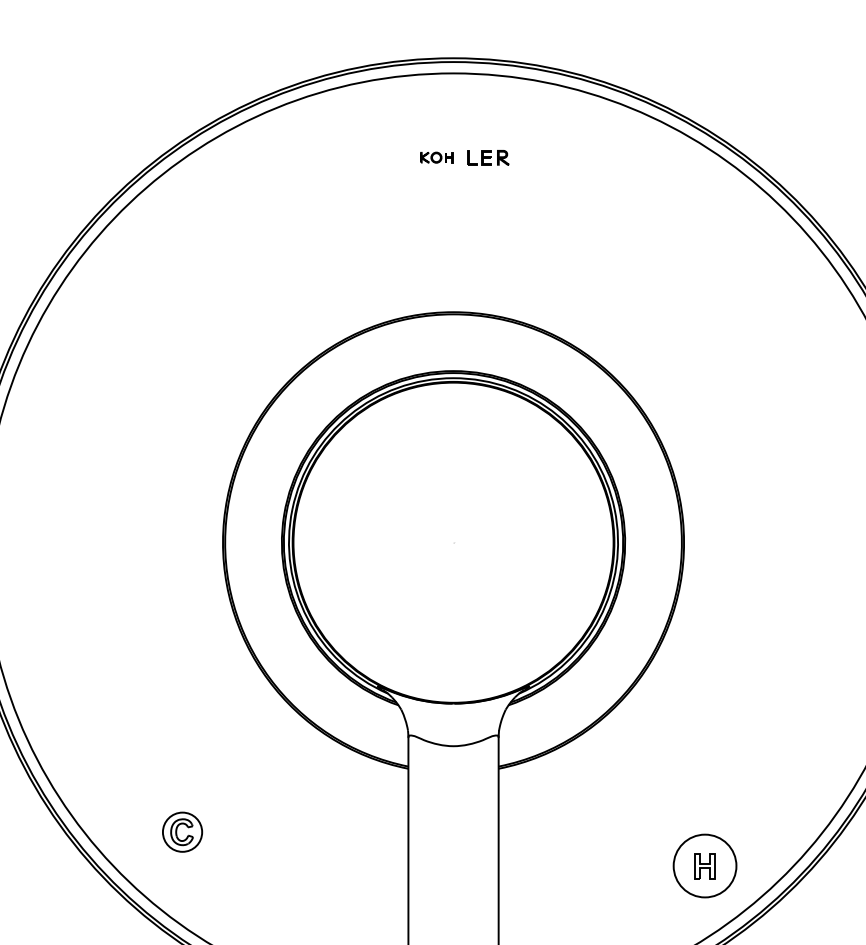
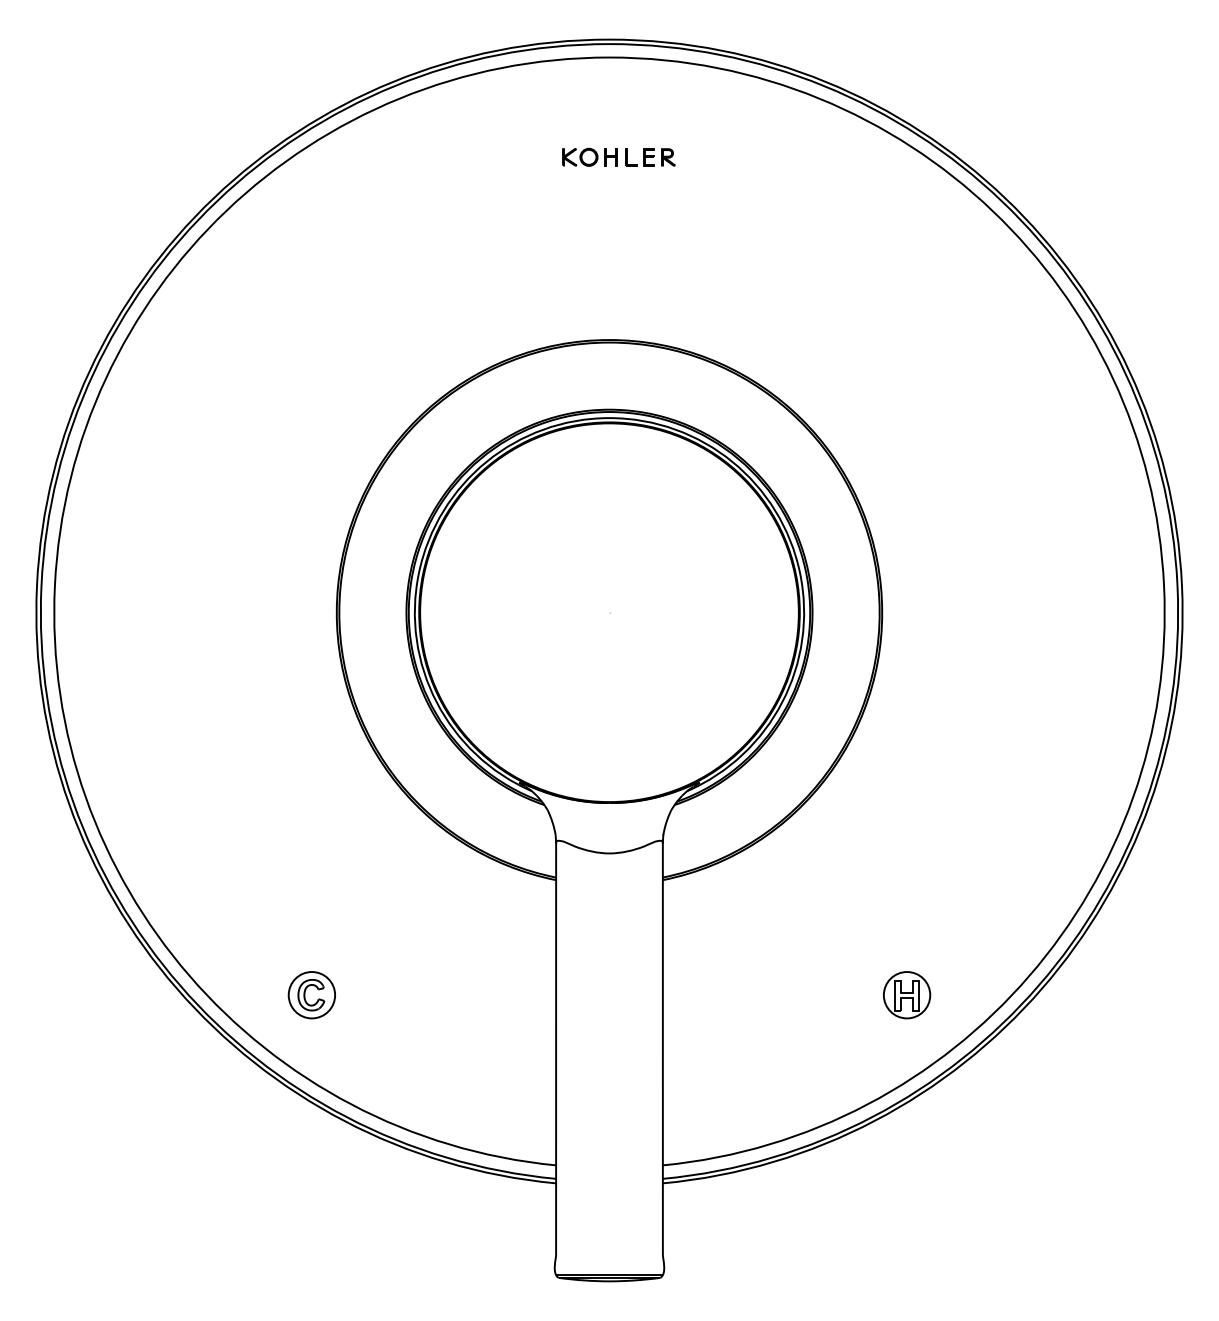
part: (436, 157) -> (589, 156), size x1.43
part: (182, 832) -> (311, 995), moved
circle: (704, 866) -> (906, 995), size x0.62

